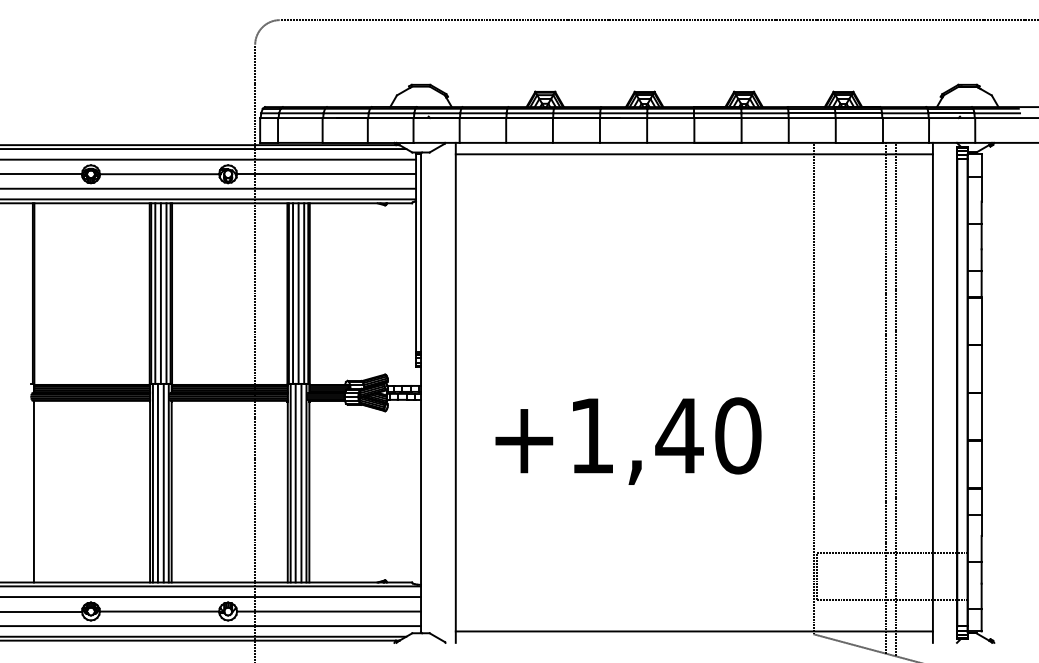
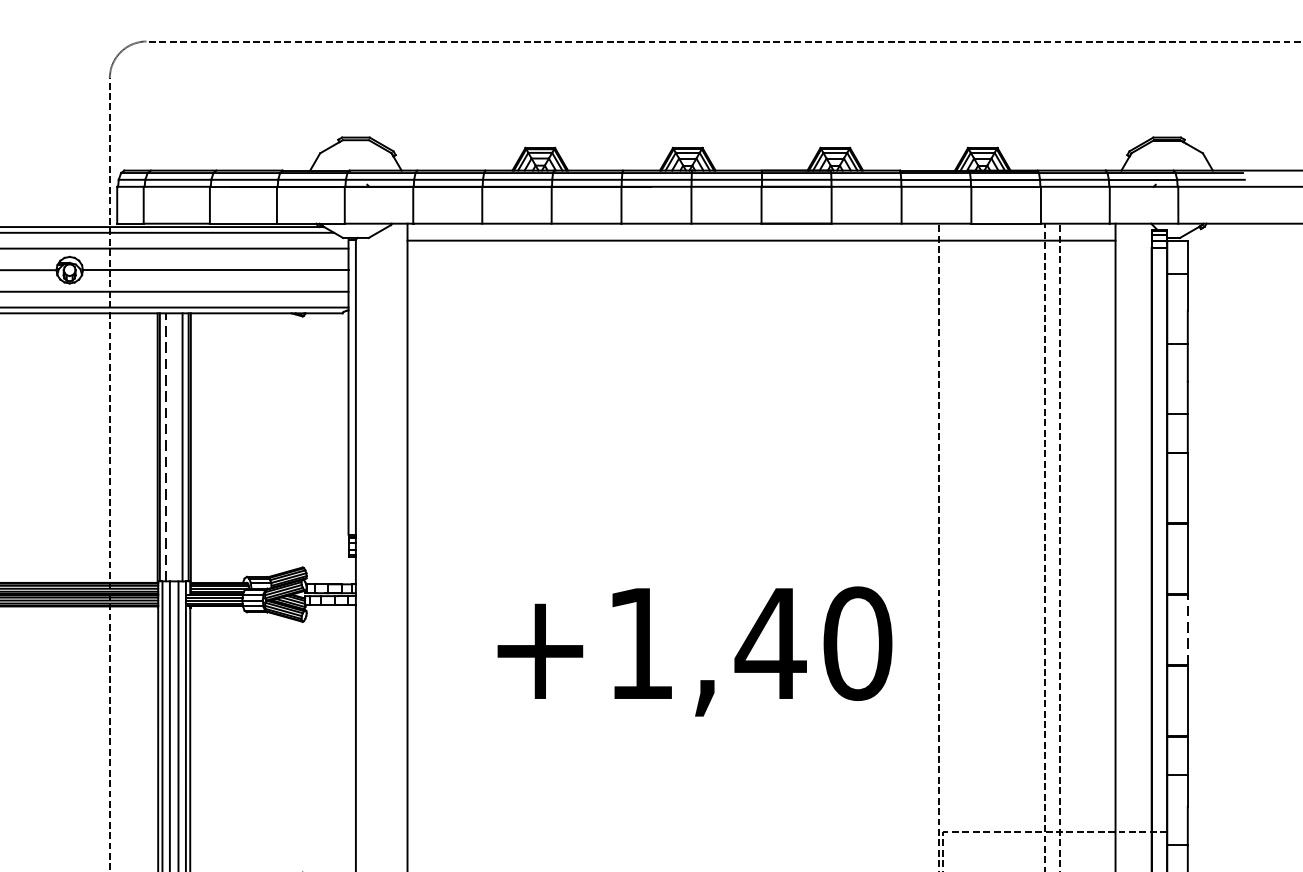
line: (293, 293) -> (166, 447), solid -> dashed
line: (298, 293) -> (174, 447), removed
line: (981, 416) -> (1187, 629), solid -> dashed
text: (628, 440) -> (694, 650), moved

